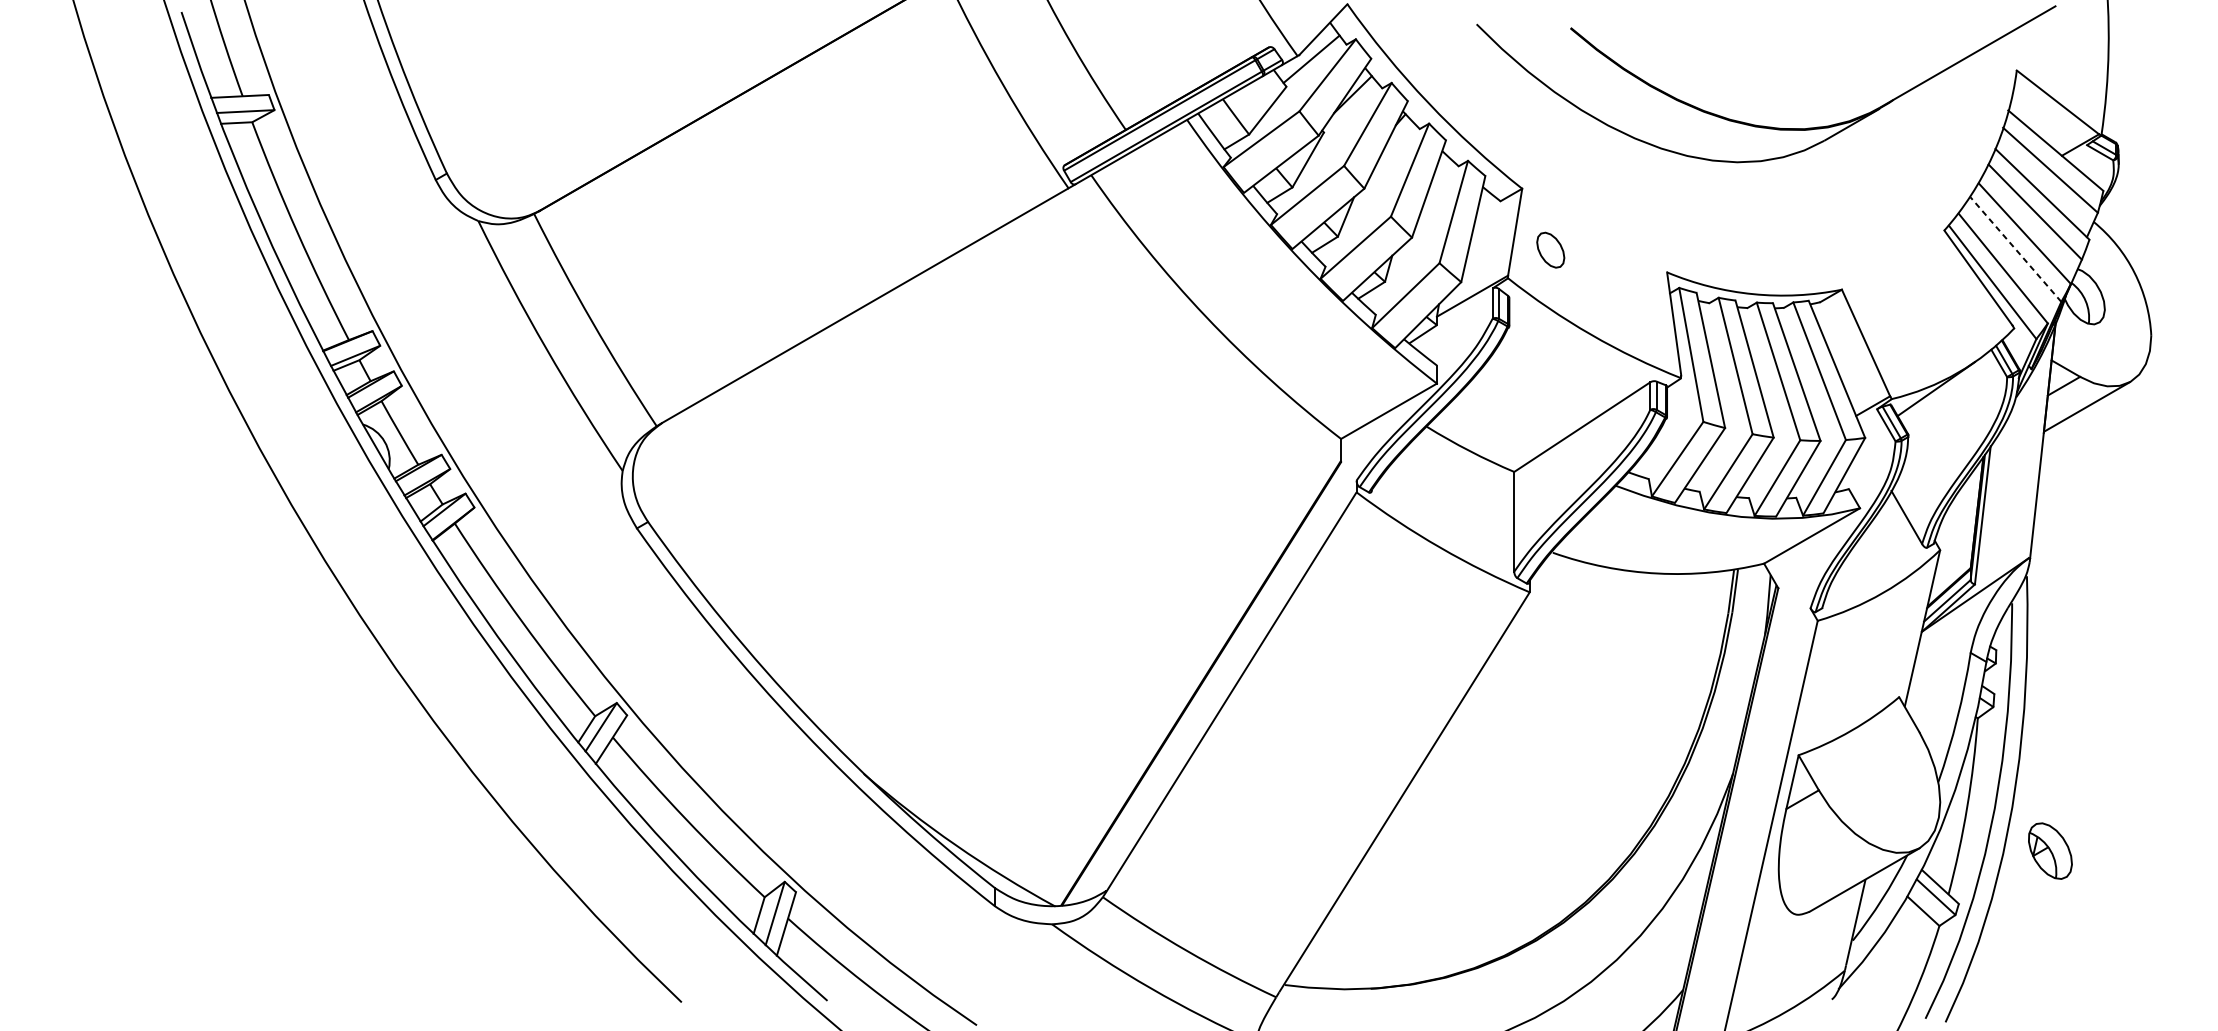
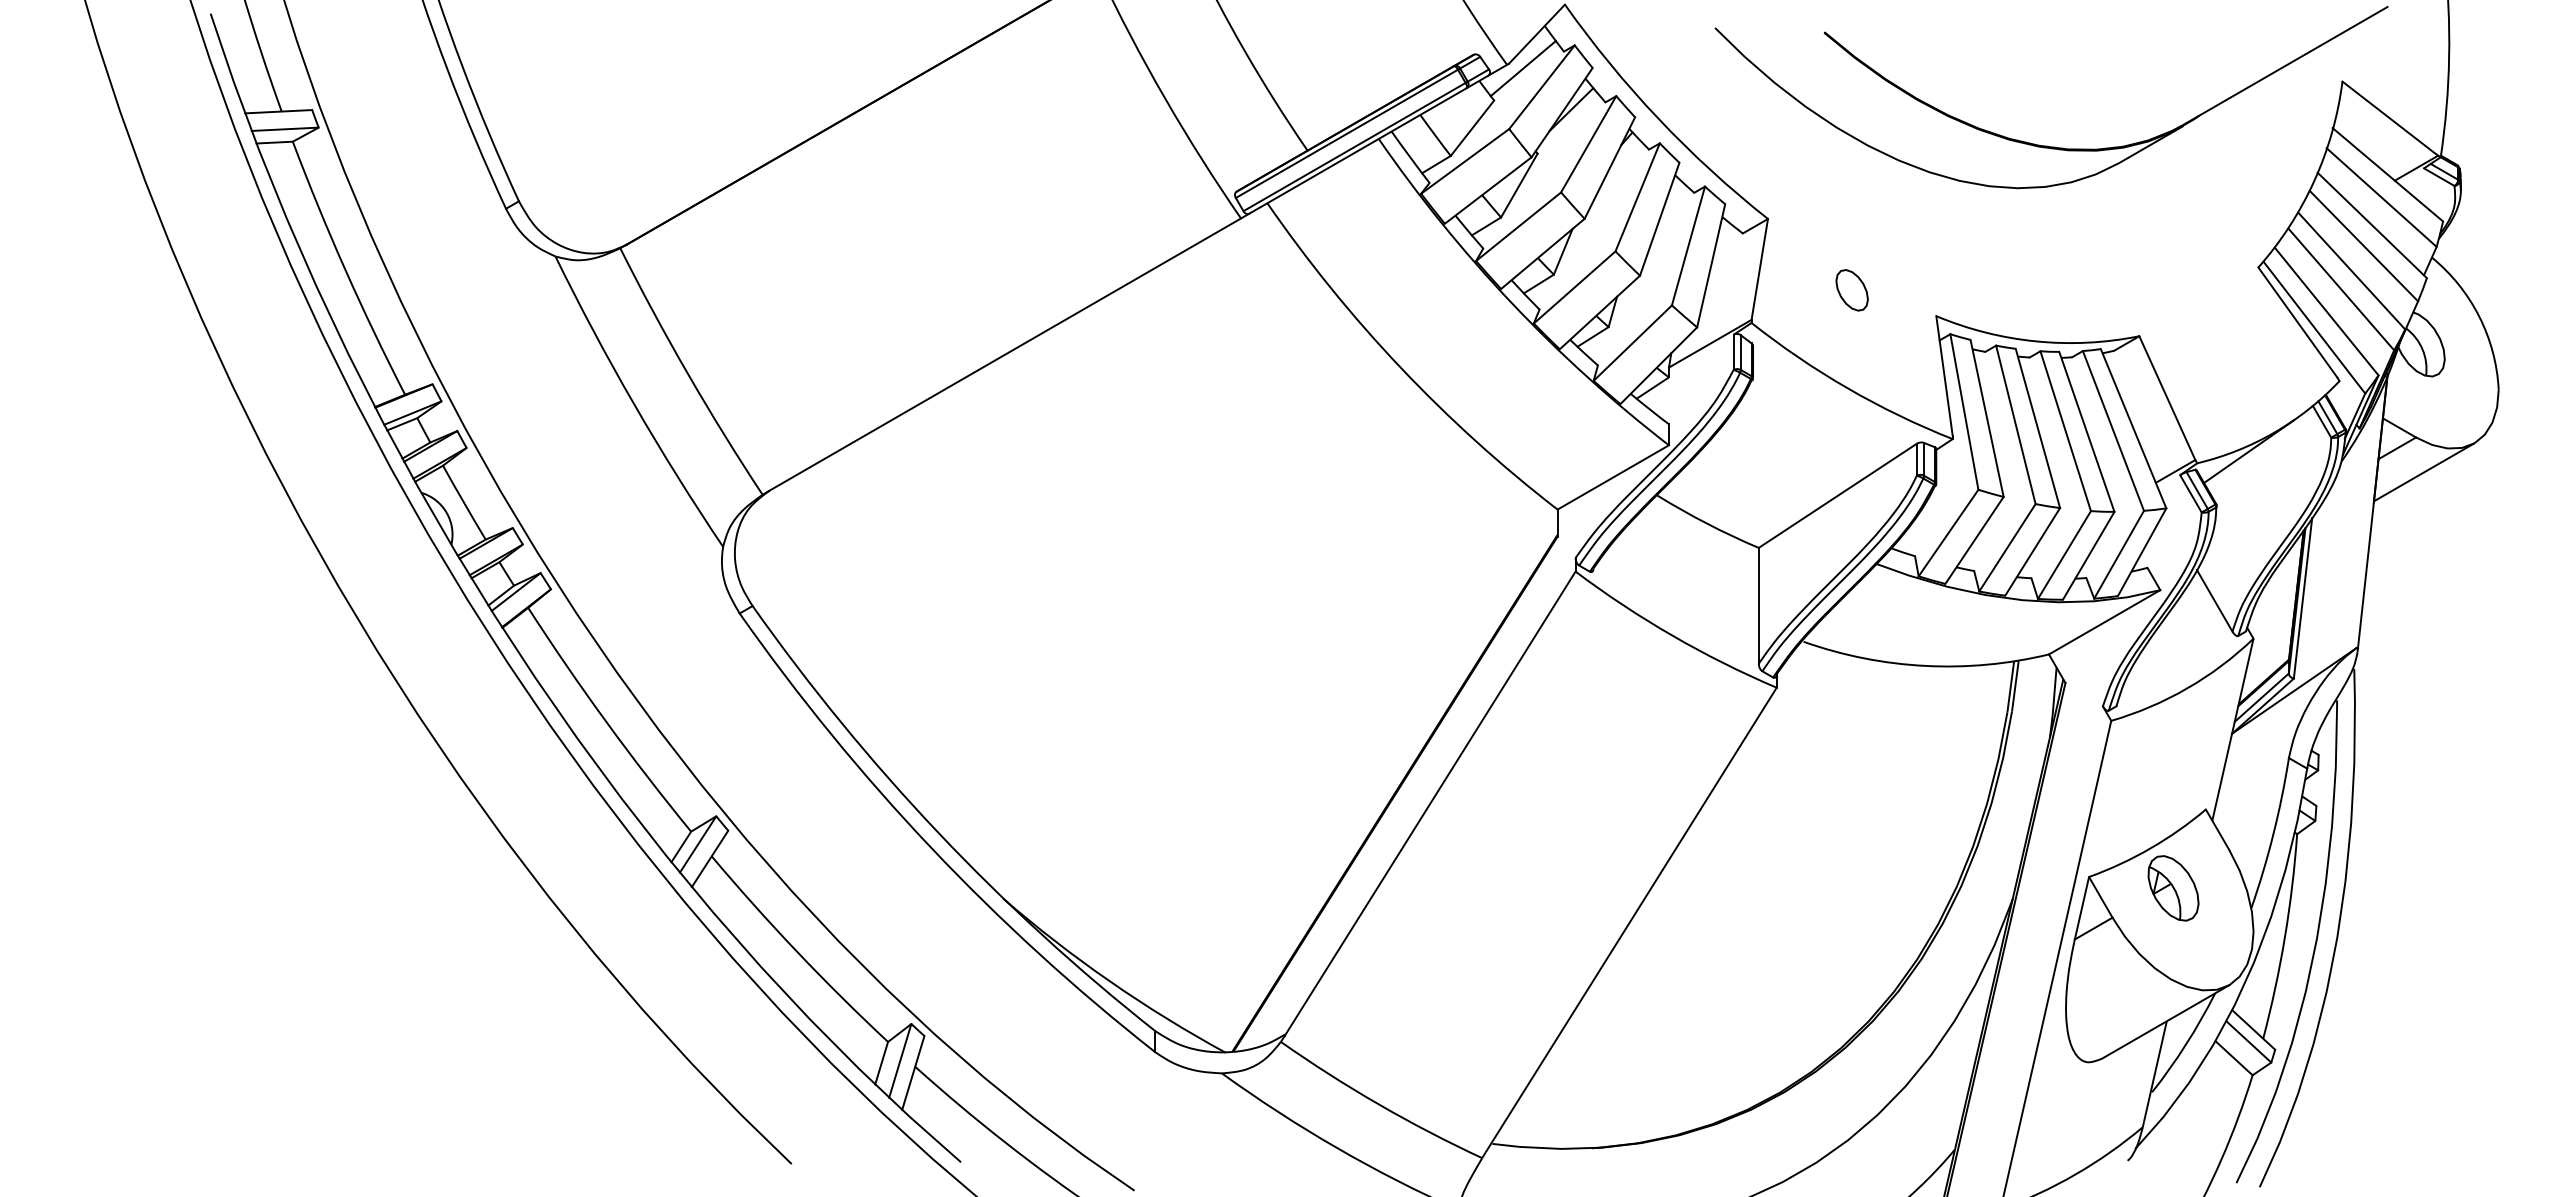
line: (2015, 249) -> (2341, 289), dashed -> solid
part: (1550, 250) -> (1851, 290), moved
part: (2050, 851) -> (2173, 888), moved

